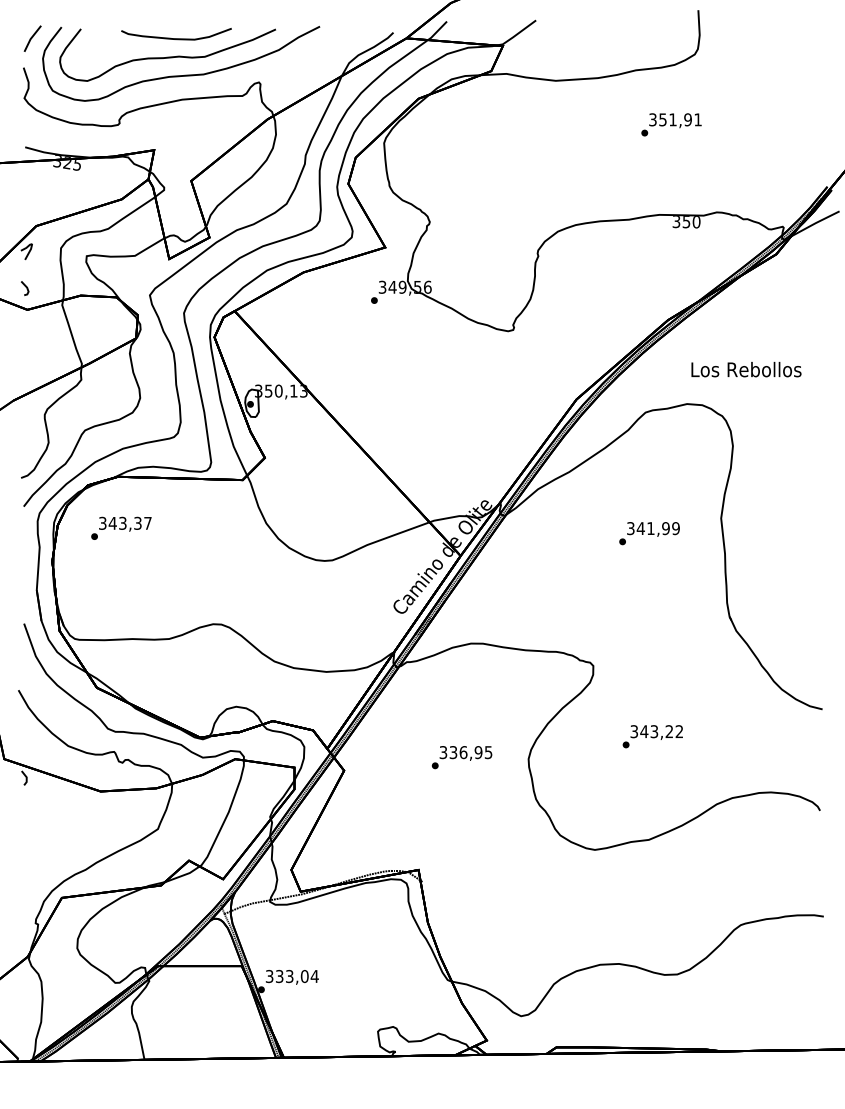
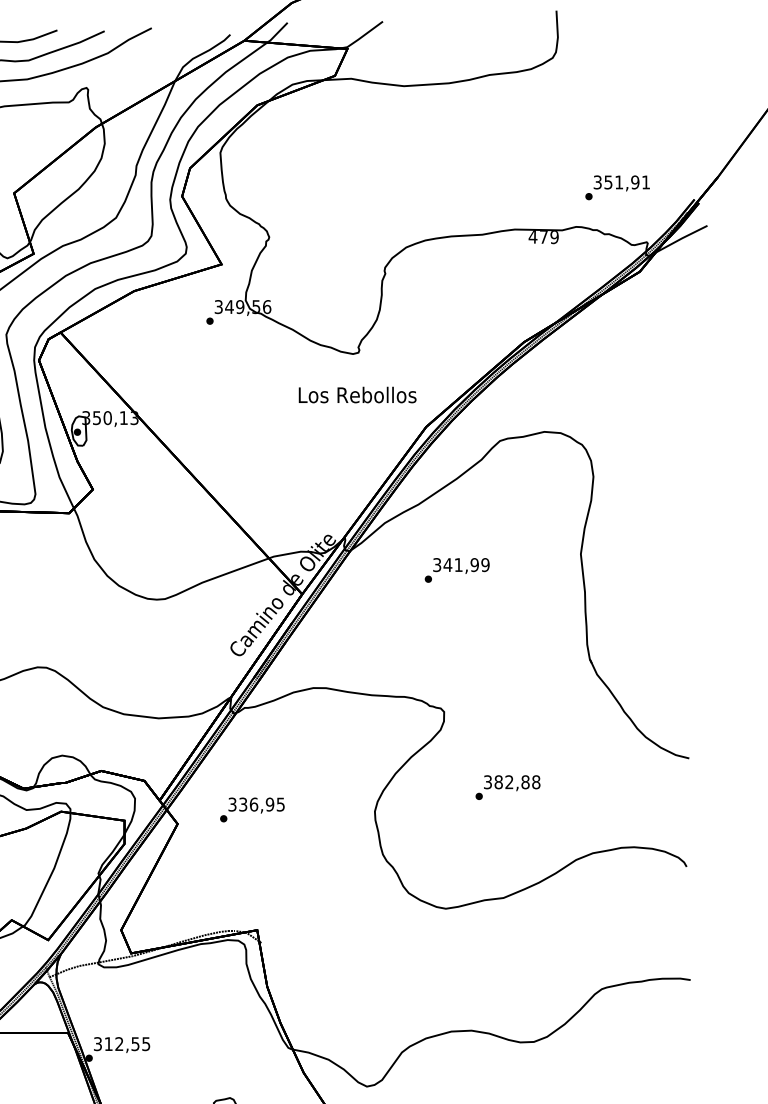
text: (671, 124) -> (617, 187), moved
text: (686, 222) -> (543, 237), 350 -> 479
text: (746, 369) -> (357, 394), moved
text: (649, 533) -> (457, 570), moved
text: (661, 731) -> (517, 782), 343,22 -> 382,88
text: (461, 757) -> (251, 809), moved
text: (297, 976) -> (127, 1044), 333,04 -> 312,55

